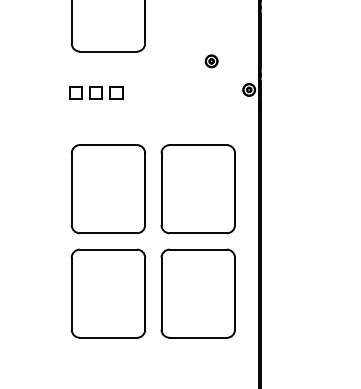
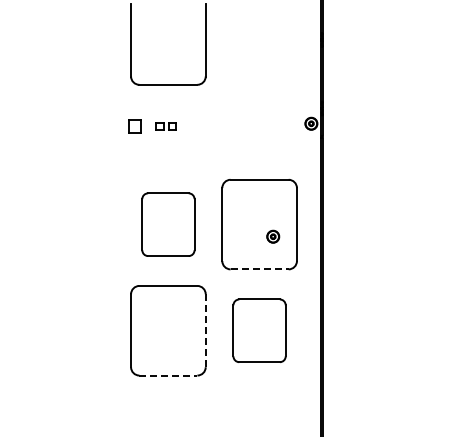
part: (211, 61) -> (273, 236), moved
part: (106, 92) -> (166, 126), size x0.6
part: (108, 189) -> (168, 224), size x0.7
line: (199, 233) -> (260, 269), solid -> dashed
part: (198, 293) -> (259, 330), size x0.7
line: (144, 294) -> (205, 331), solid -> dashed
line: (108, 337) -> (168, 375), solid -> dashed

